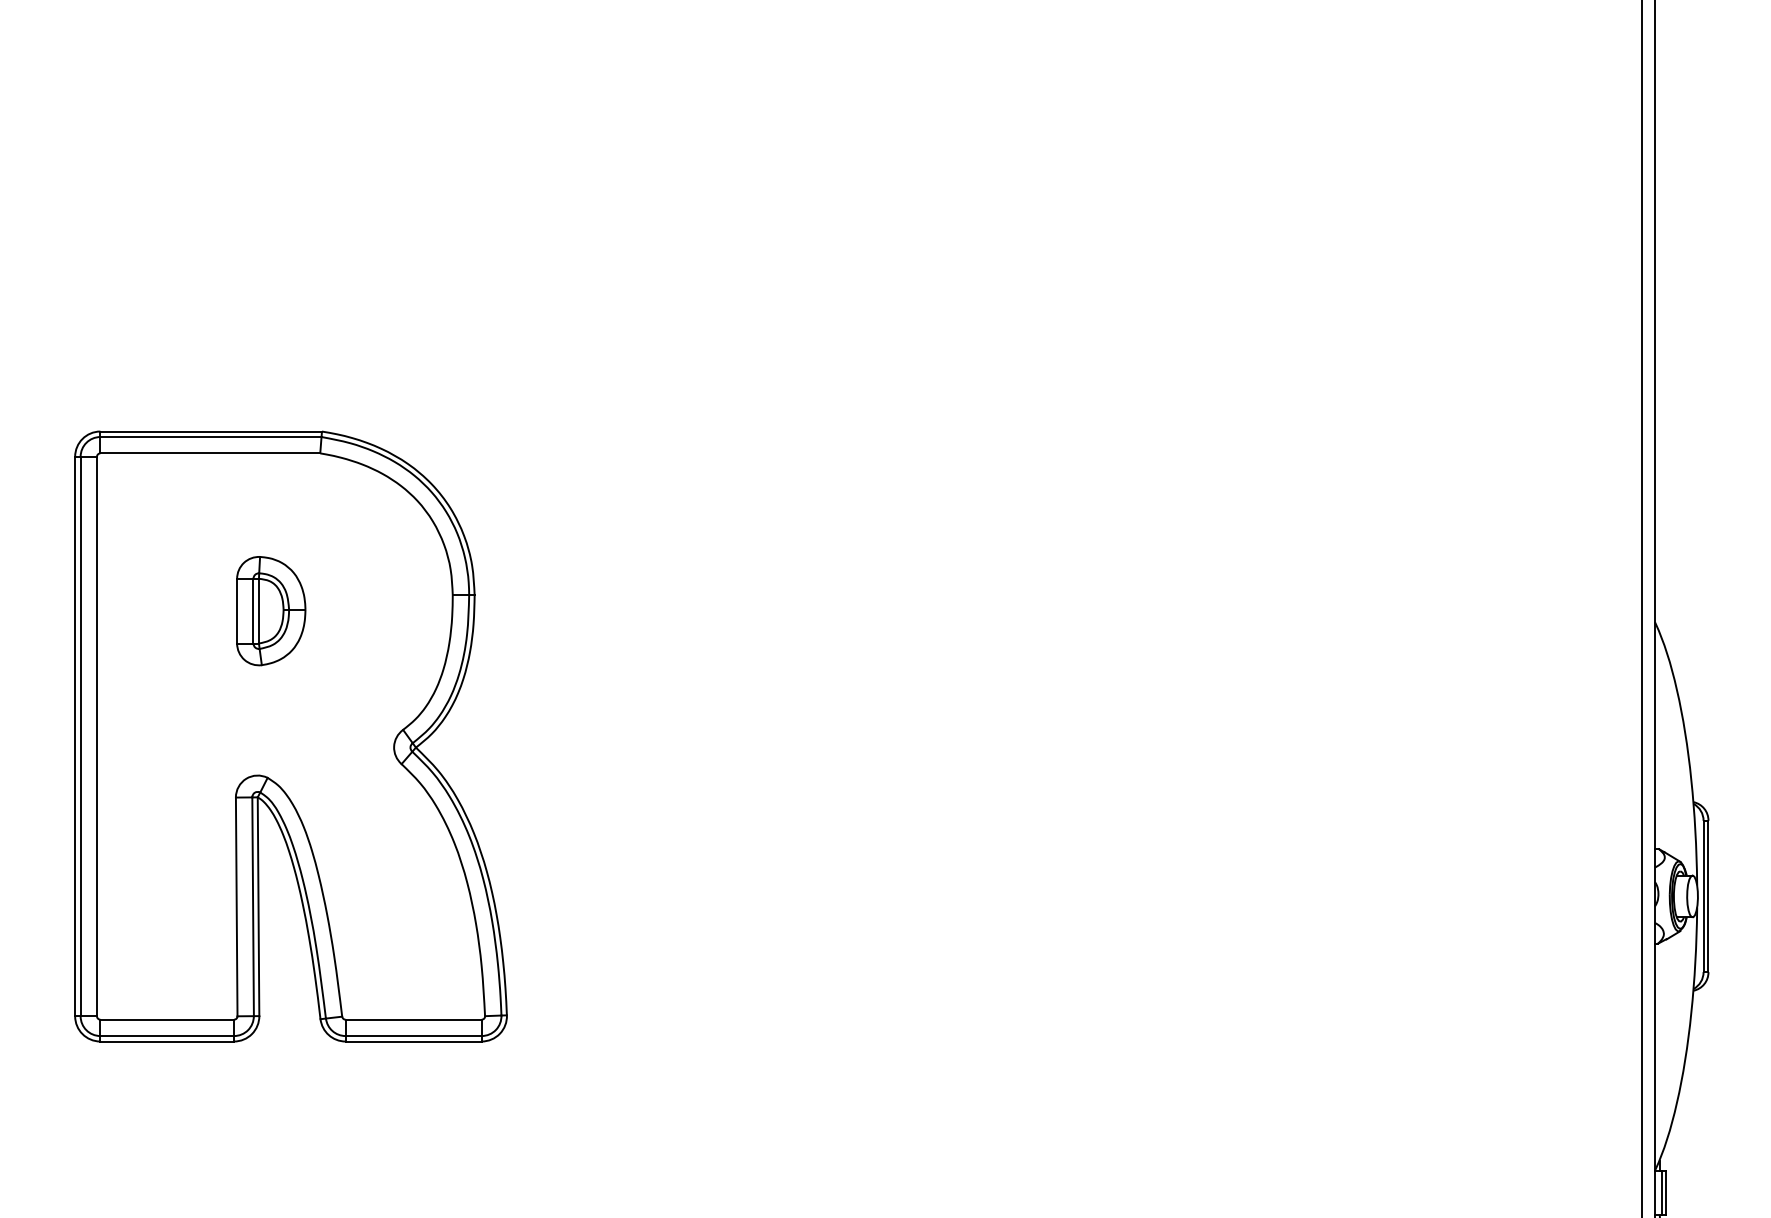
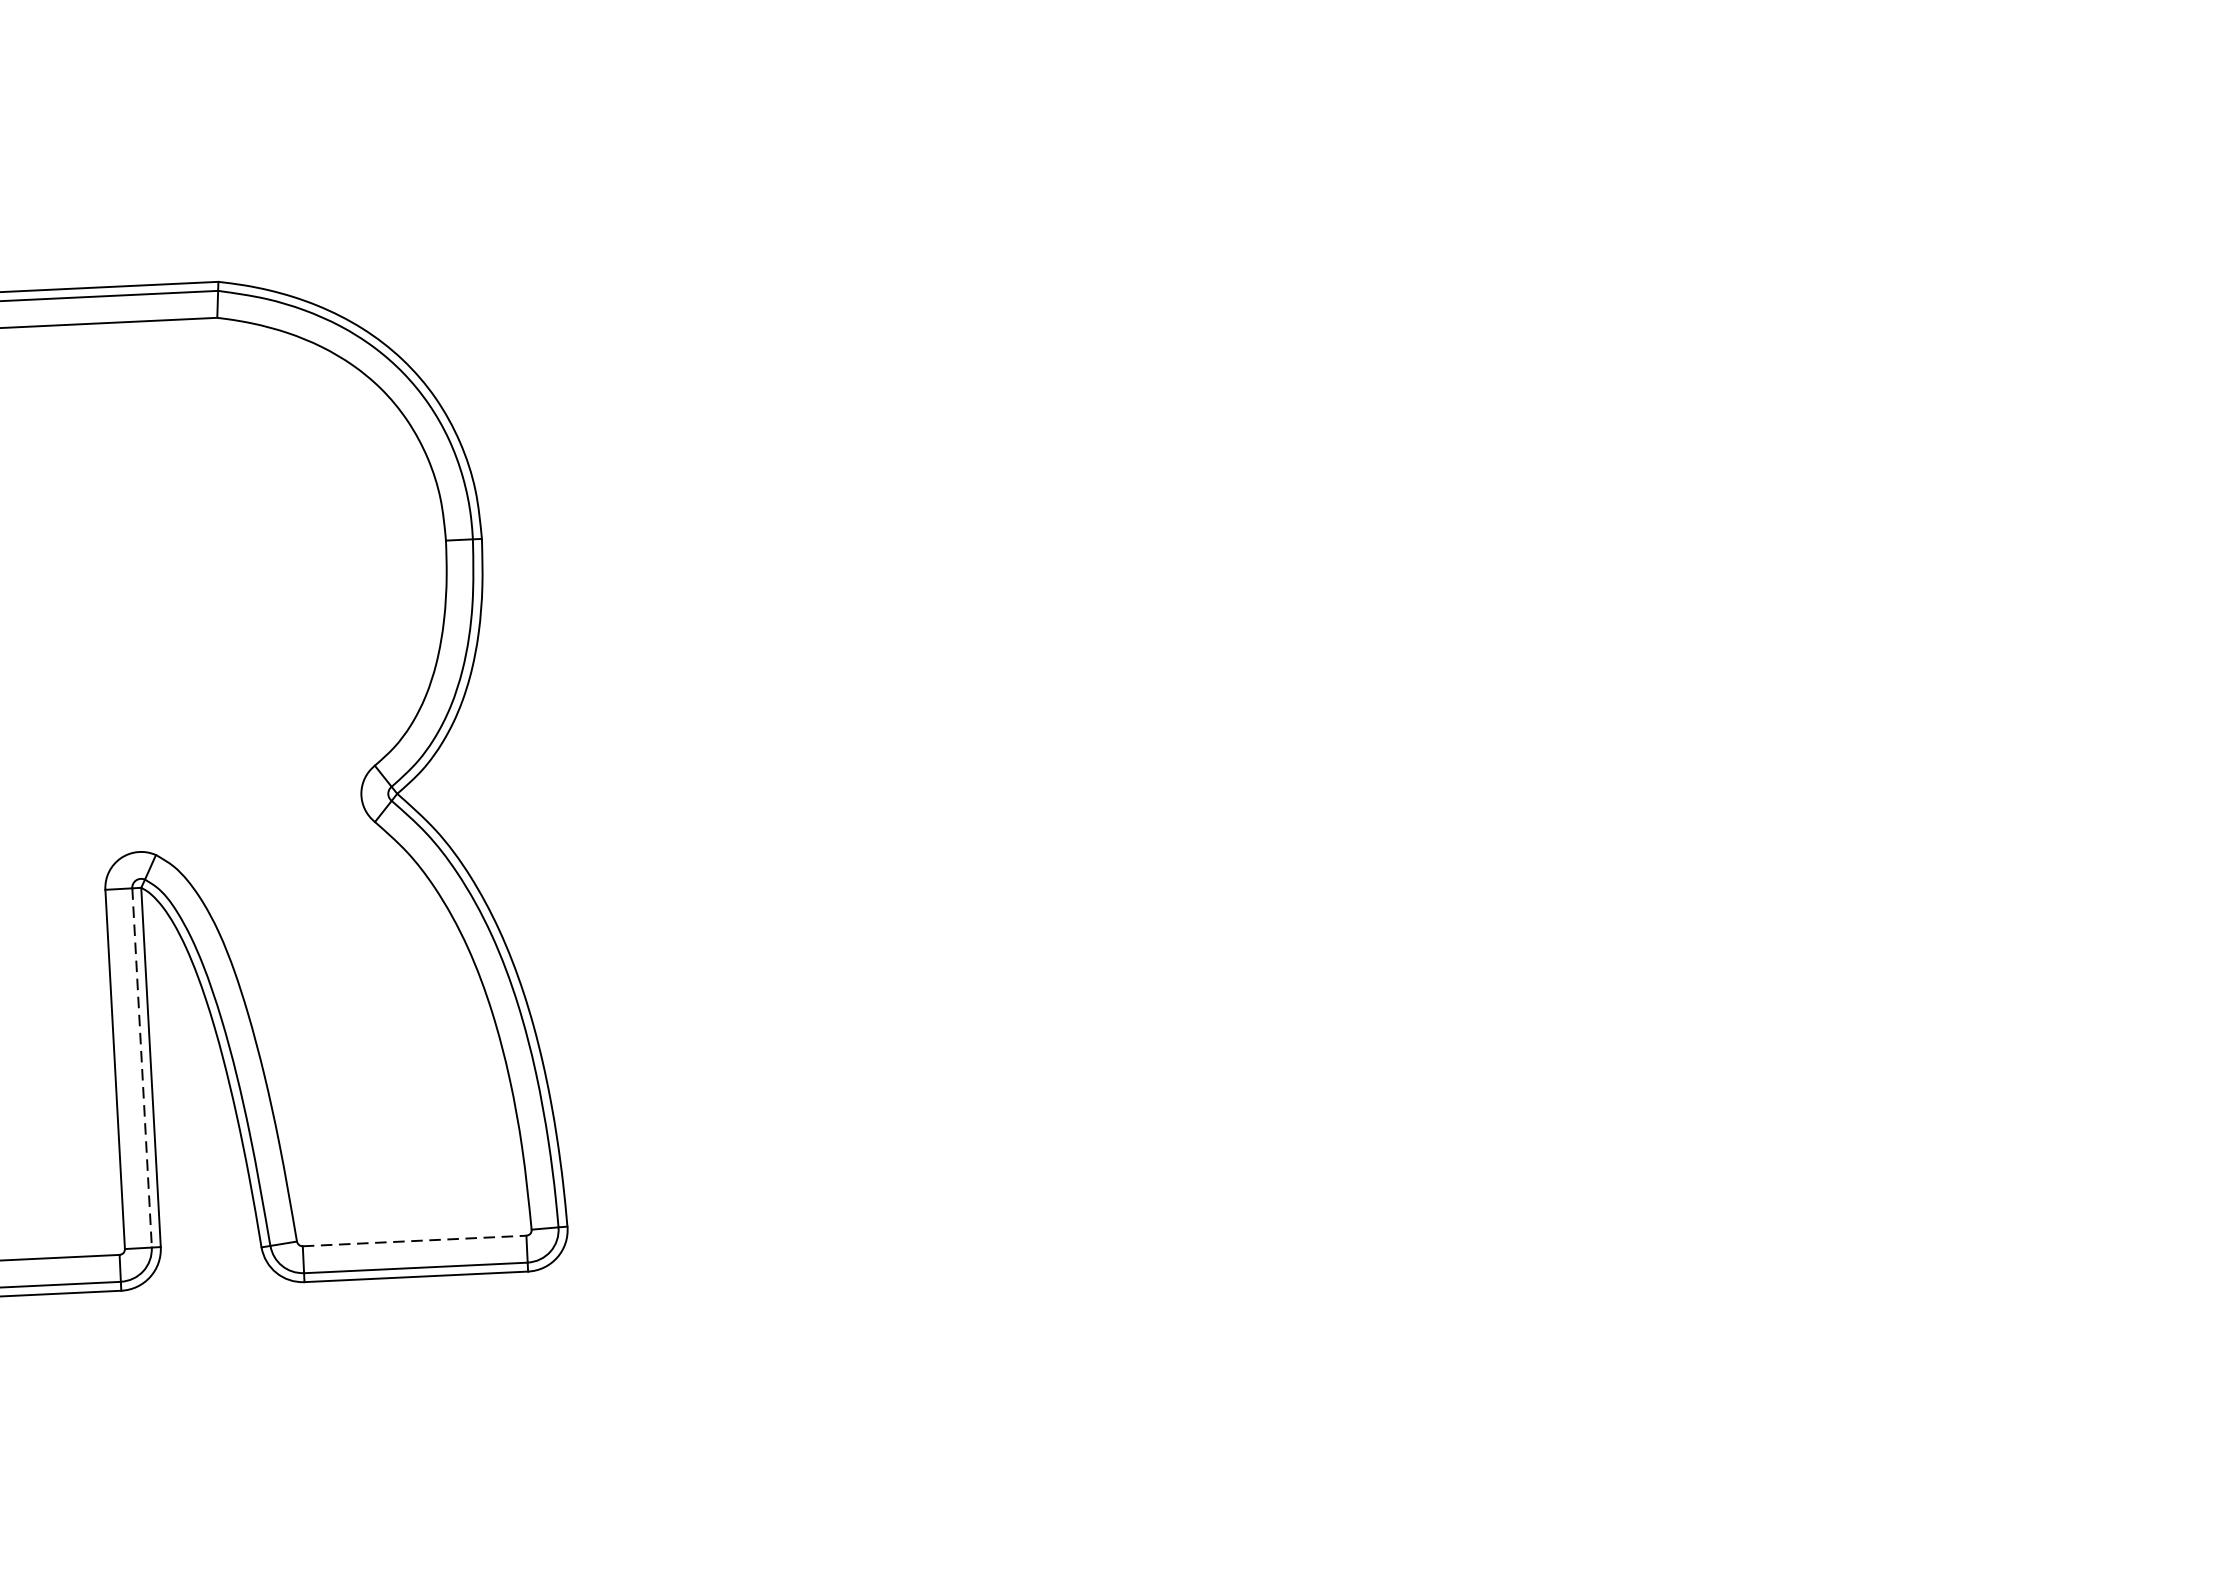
part: (271, 611) -> (149, 581), removed
line: (253, 907) -> (142, 1069), solid -> dashed
line: (414, 1019) -> (415, 1240), solid -> dashed

